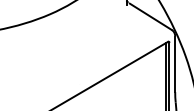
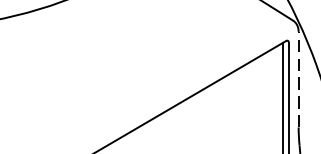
line: (175, 64) -> (299, 79), solid -> dashed

